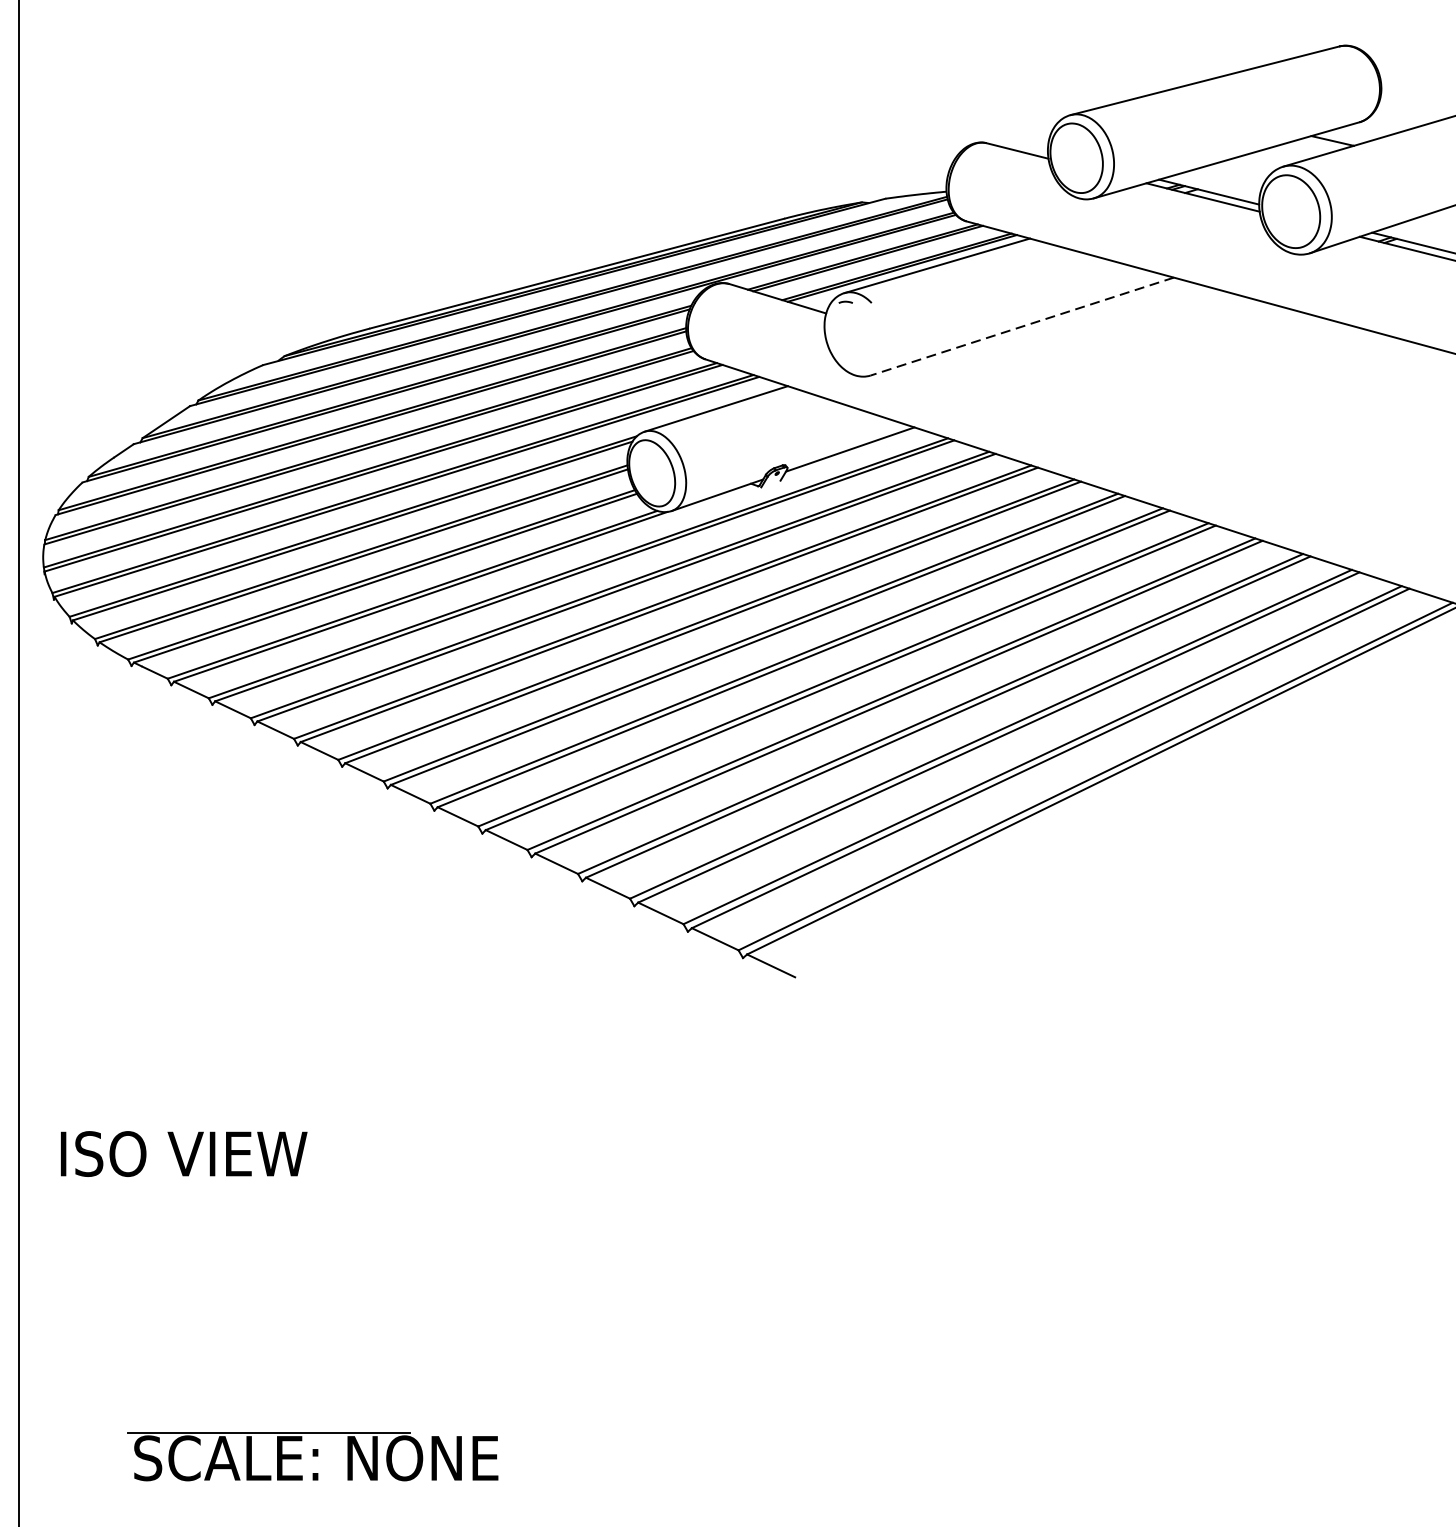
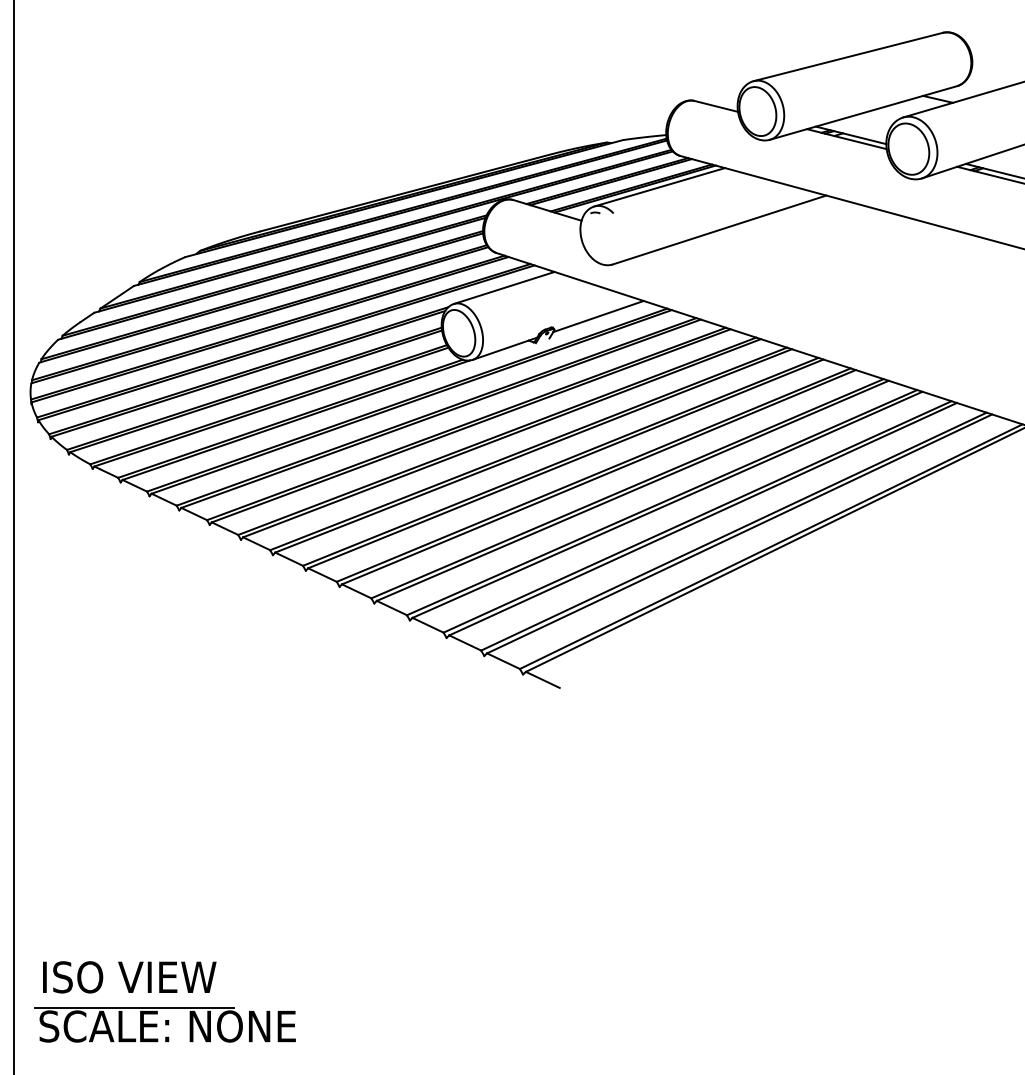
line: (1022, 327) -> (719, 230), dashed -> solid
text: (183, 1154) -> (129, 977), moved
part: (311, 1455) -> (164, 1024), moved

